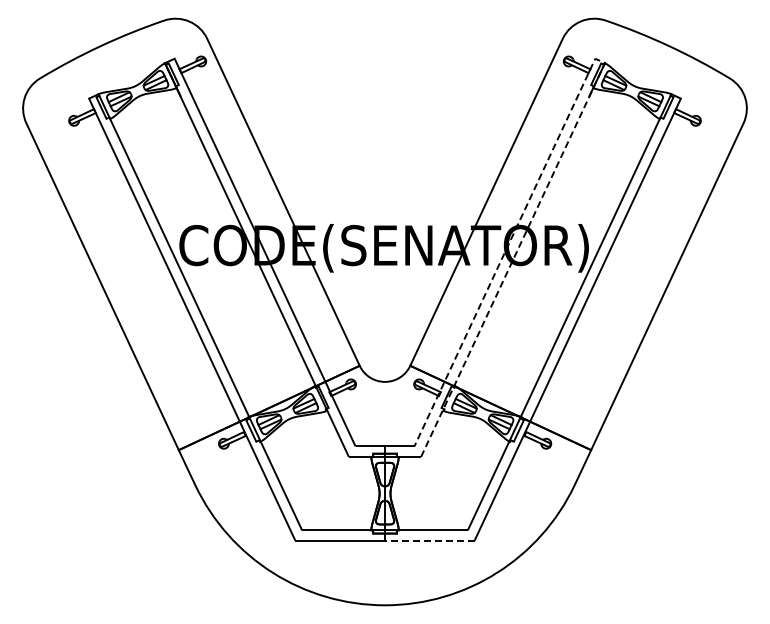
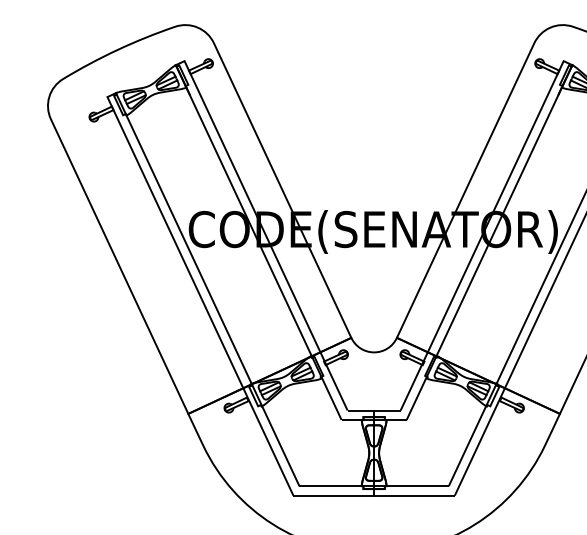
line: (603, 62) -> (571, 64), dashed -> solid
line: (429, 540) -> (414, 495), dashed -> solid

